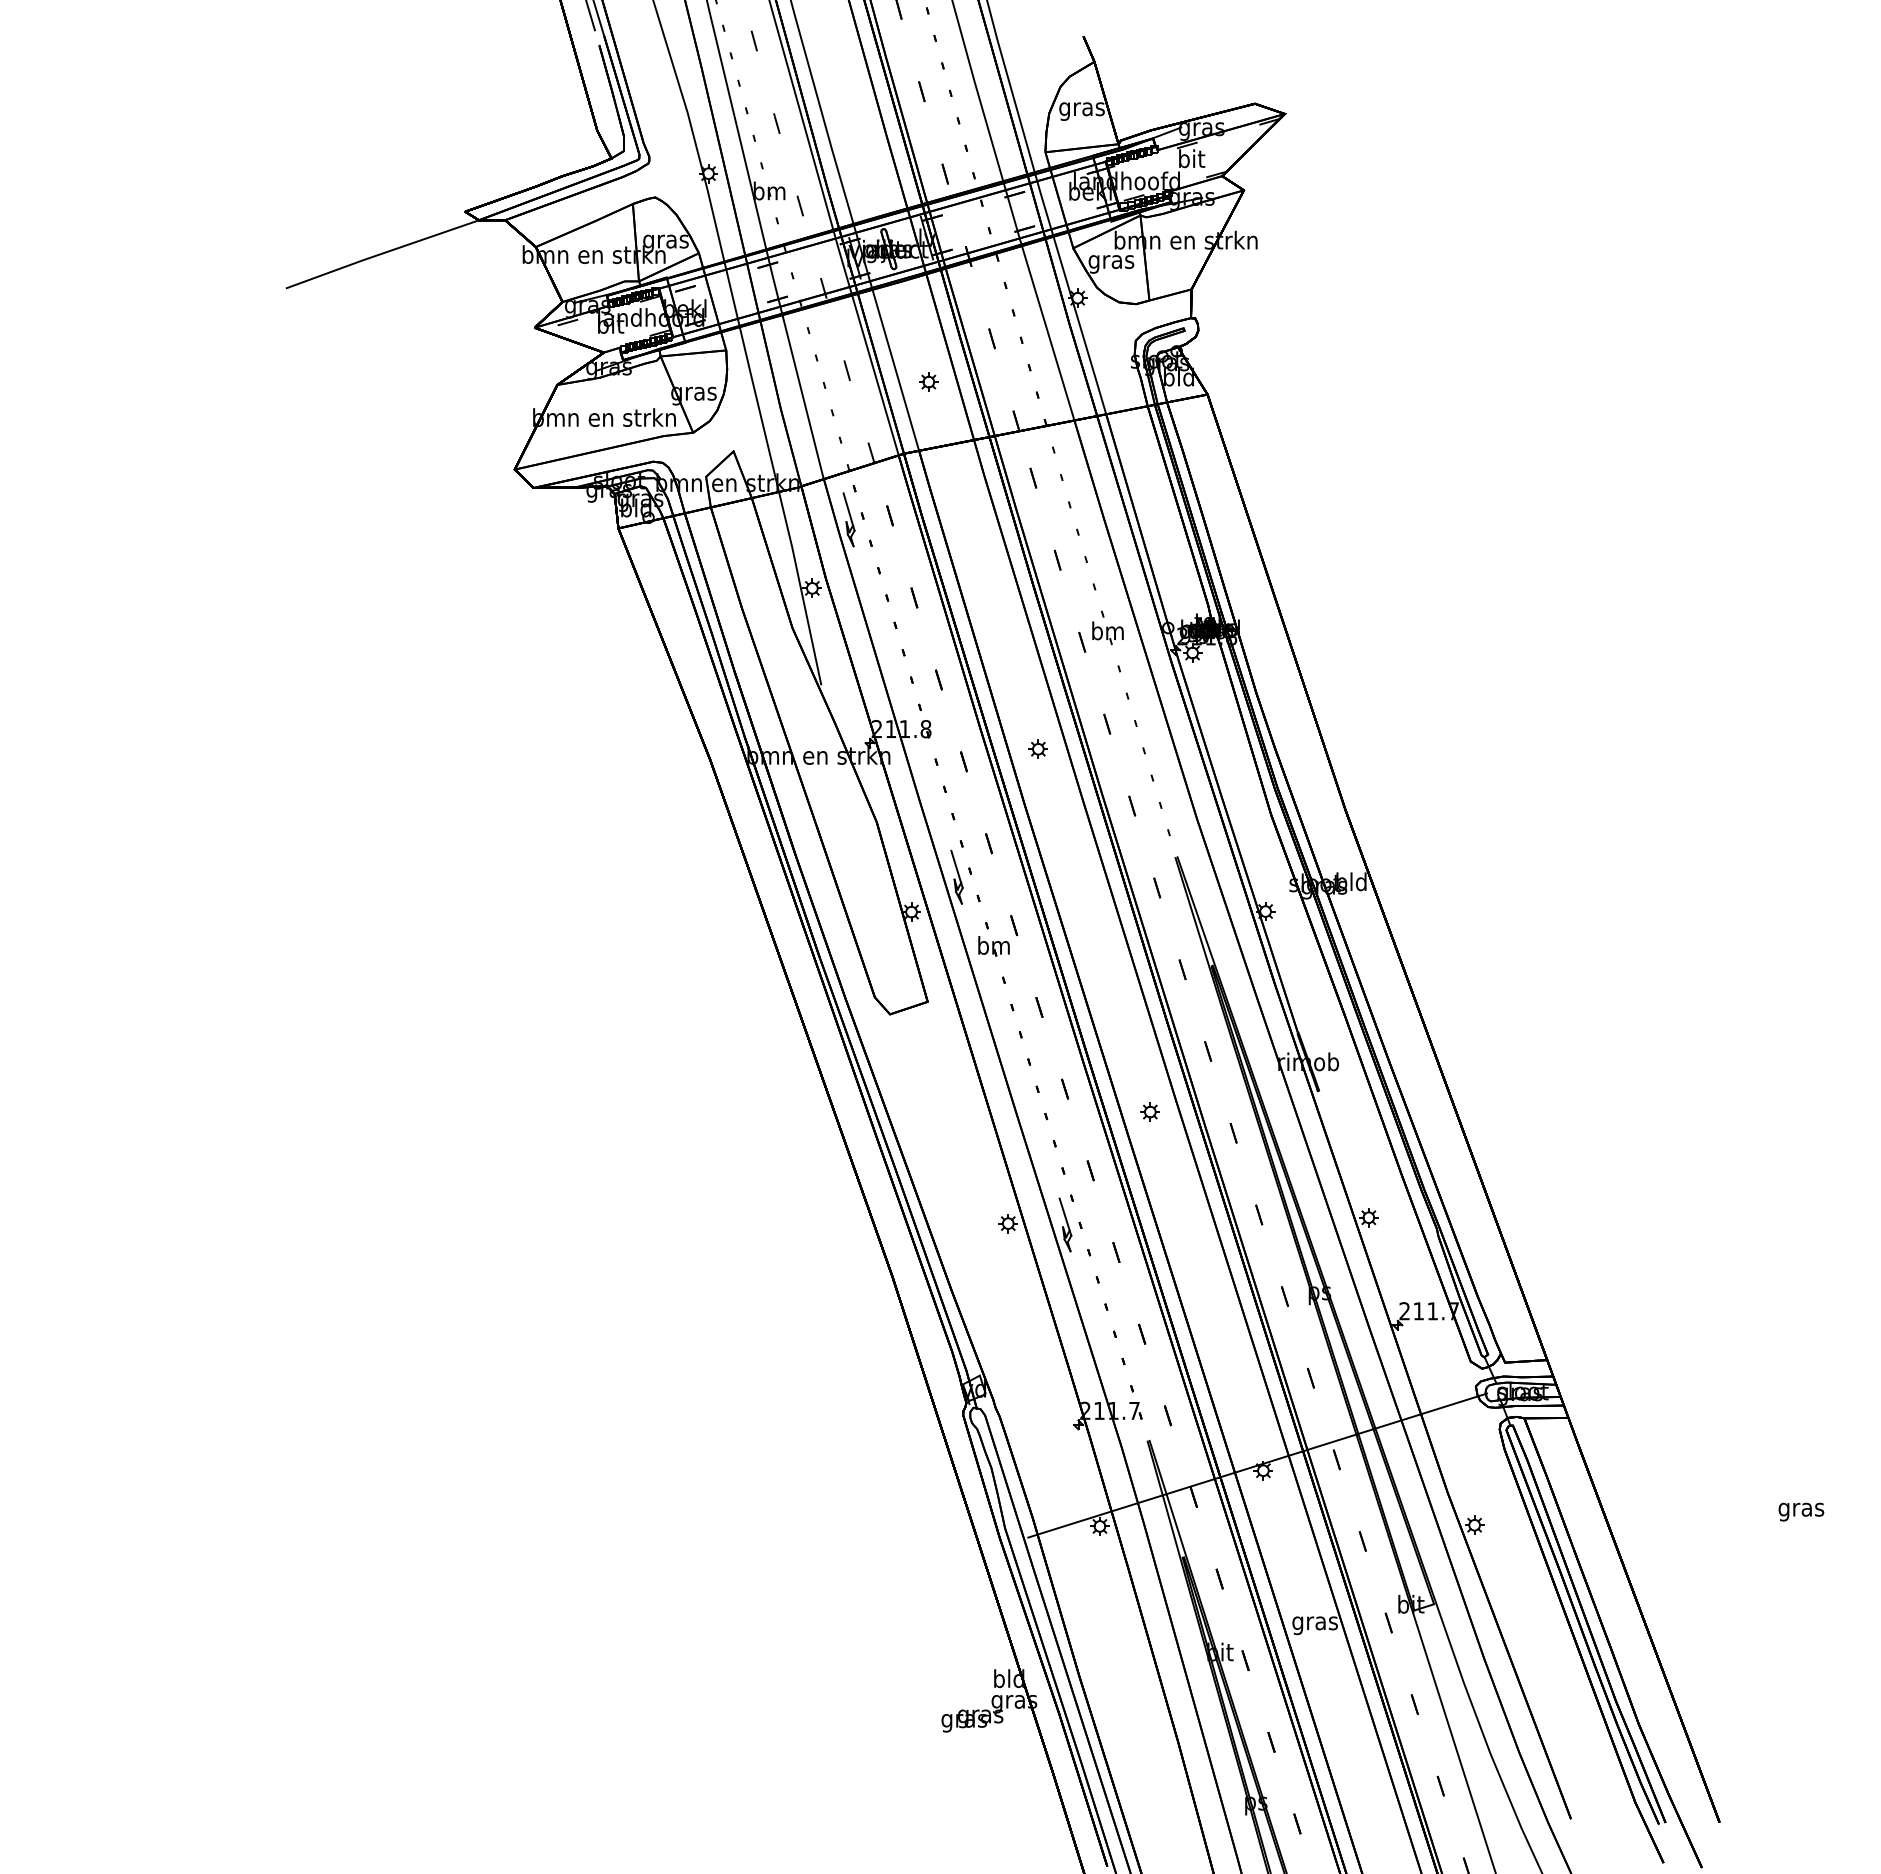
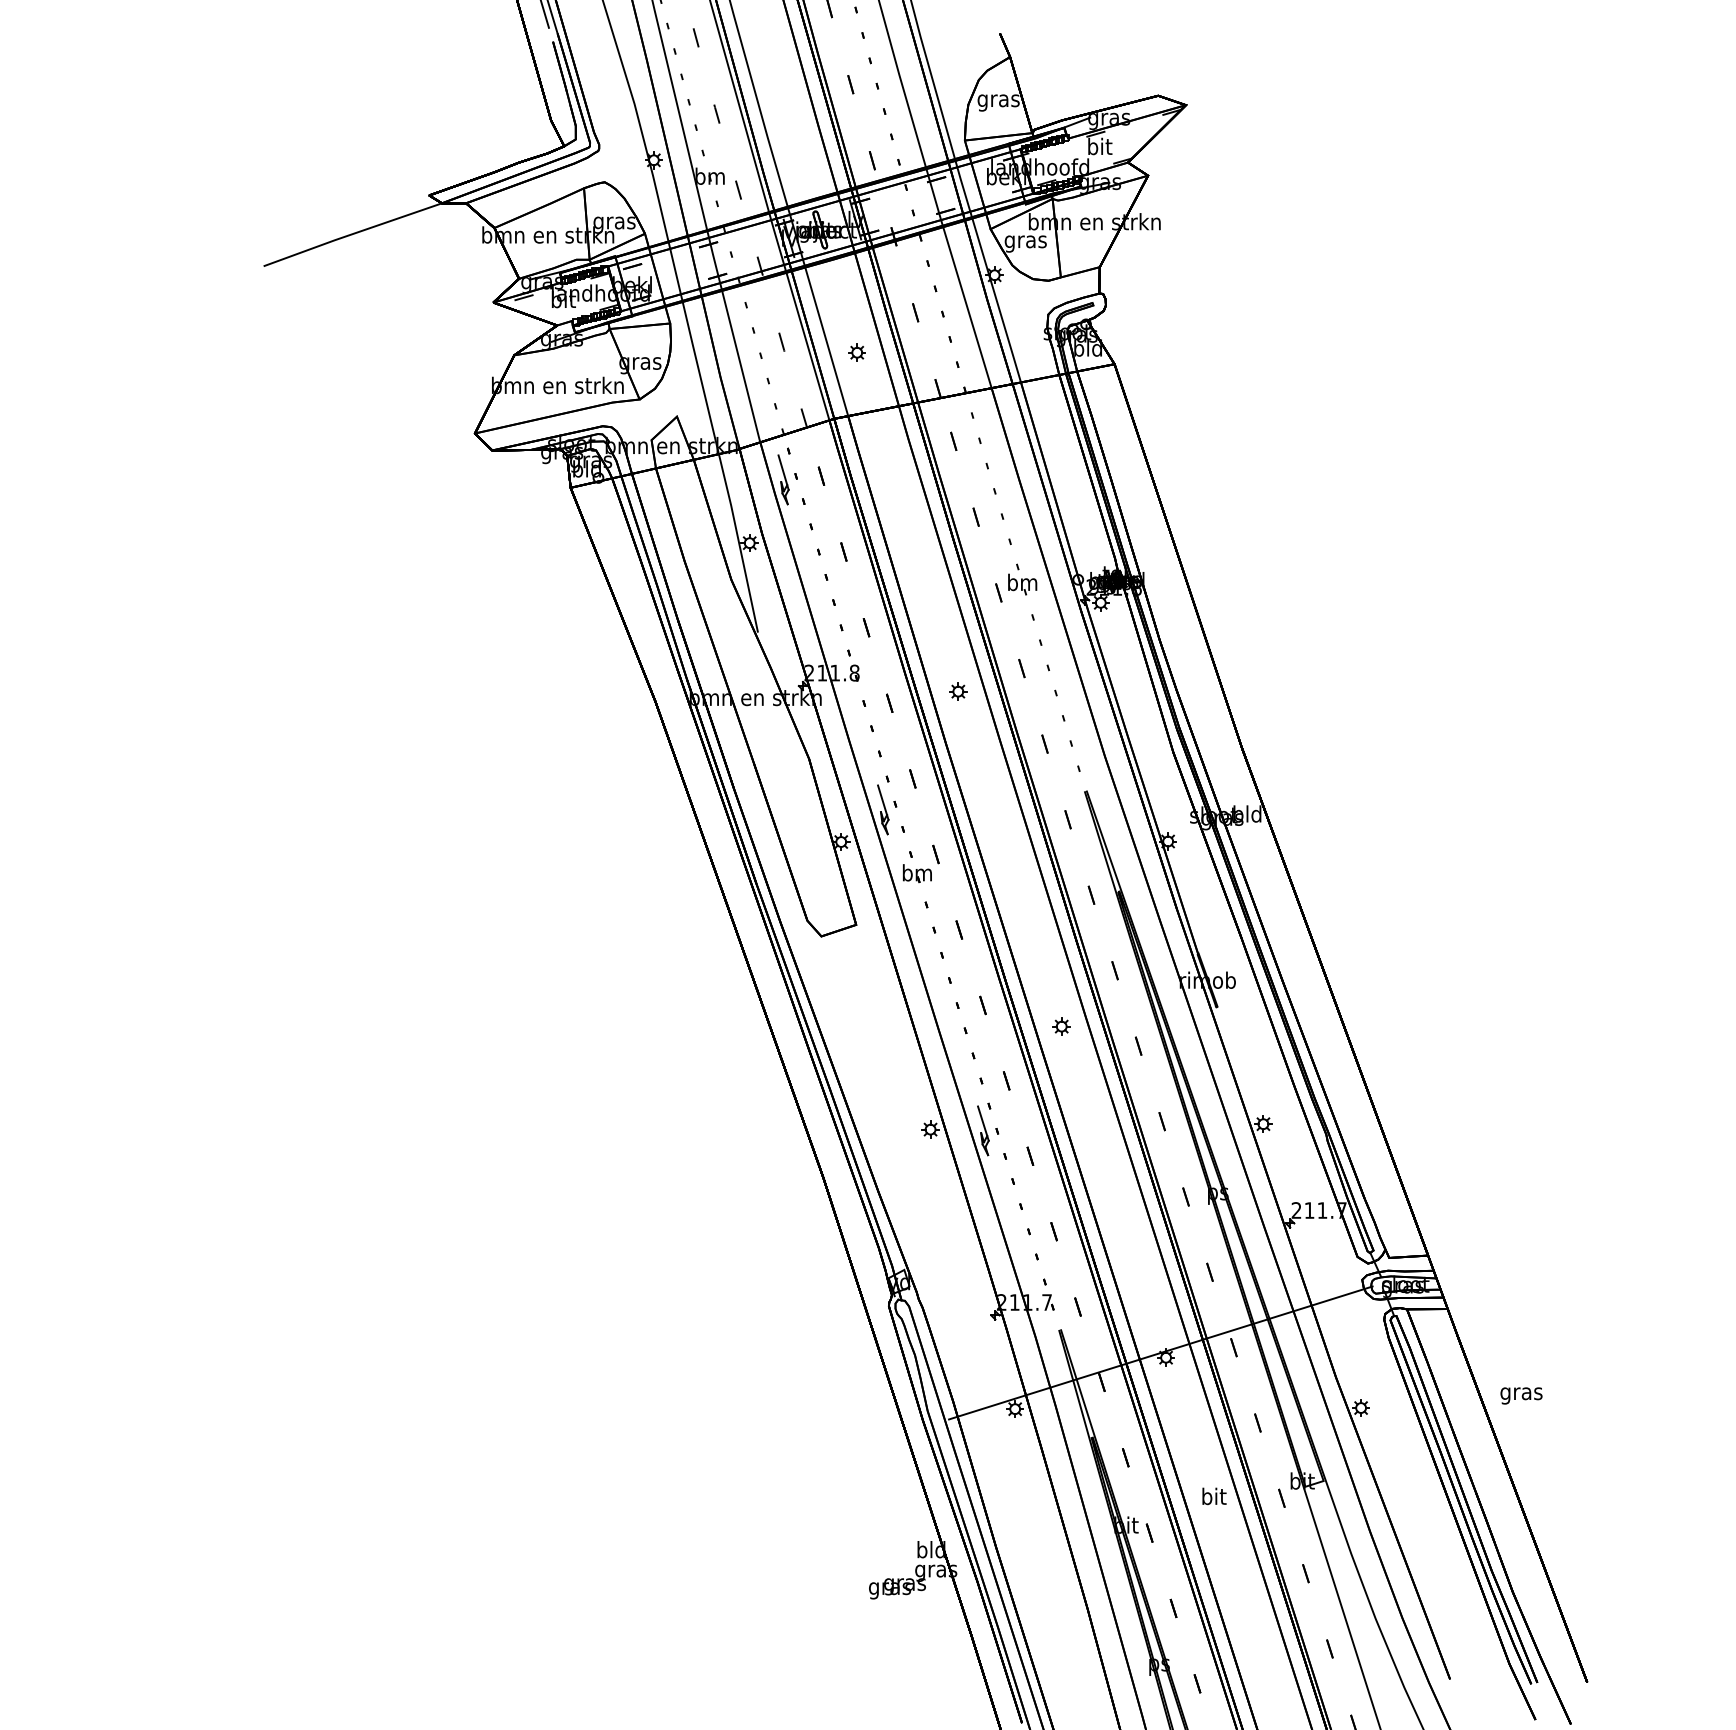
text: (1801, 1511) -> (1521, 1395), moved
text: (1314, 1623) -> (1213, 1498), gras -> bit

